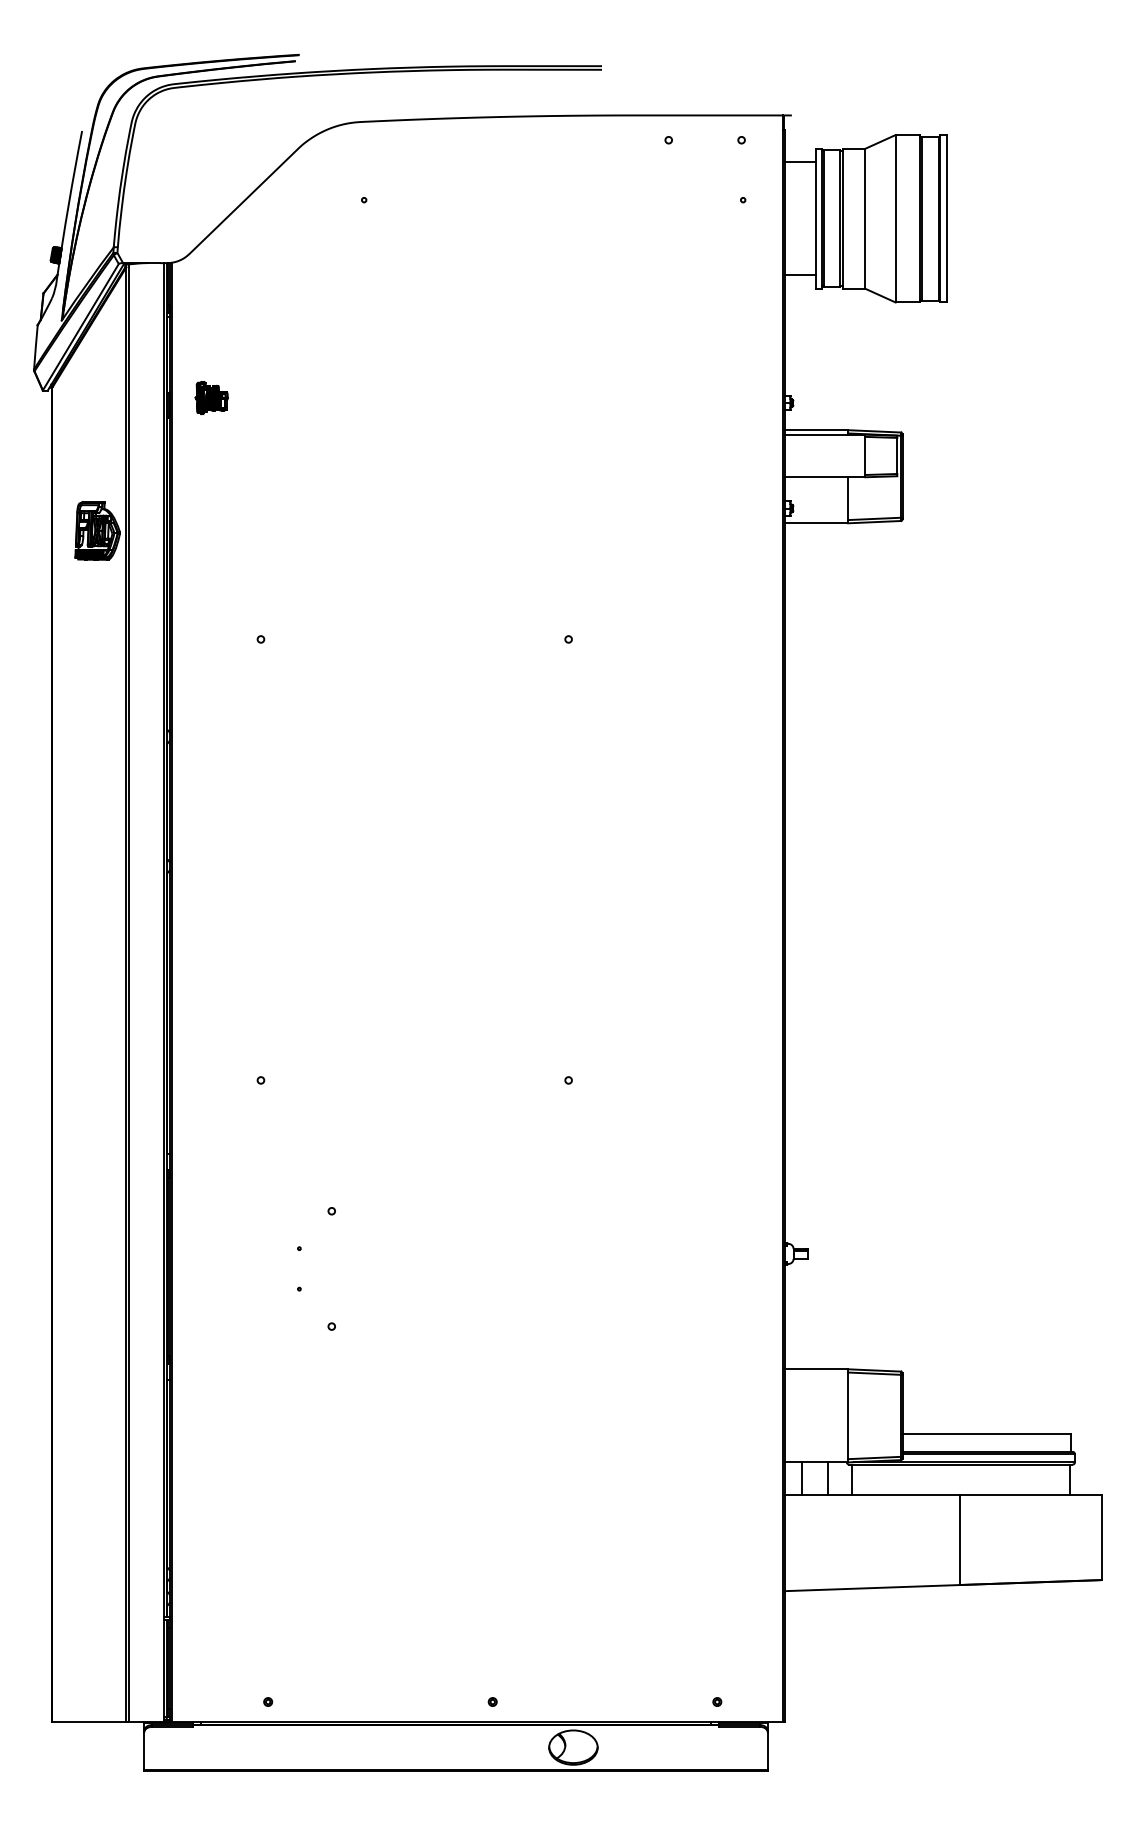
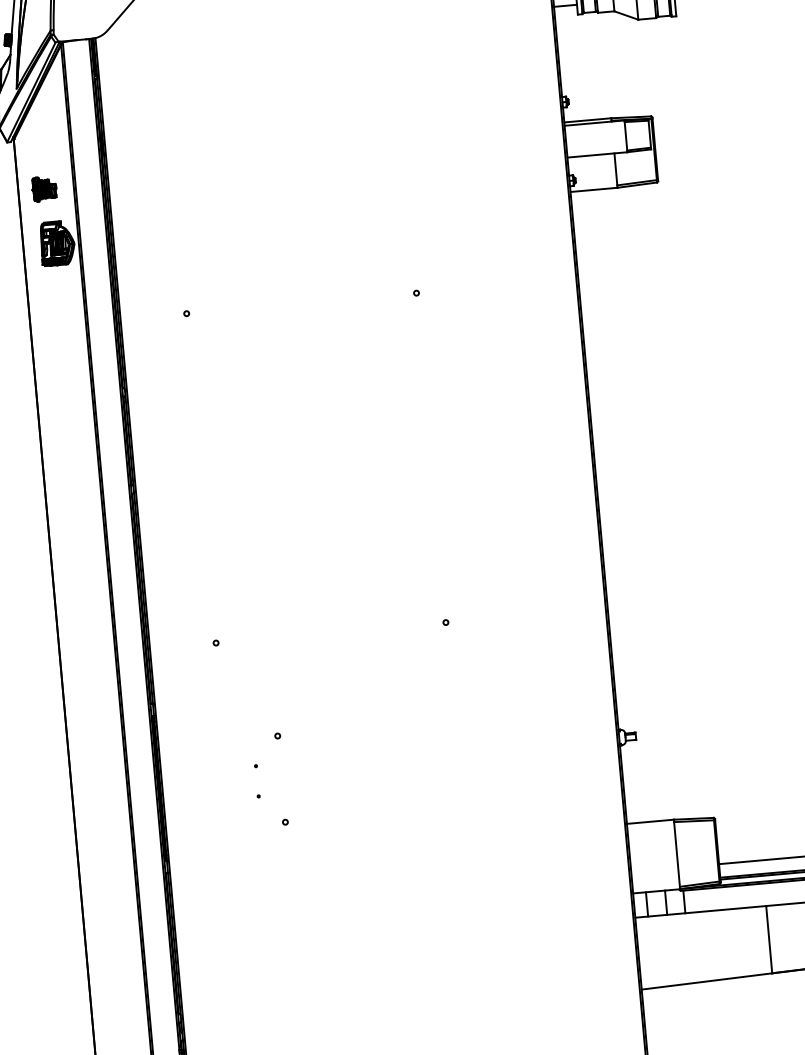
part: (211, 398) -> (44, 189), moved

